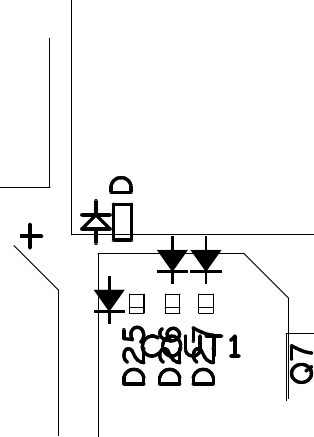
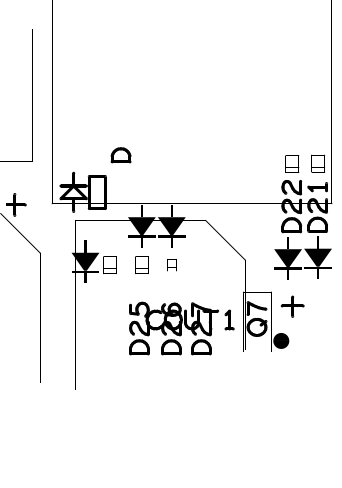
part: (120, 185) -> (120, 155), moved
part: (205, 302) -> (171, 264), size x0.7
part: (180, 355) -> (181, 328), moved

